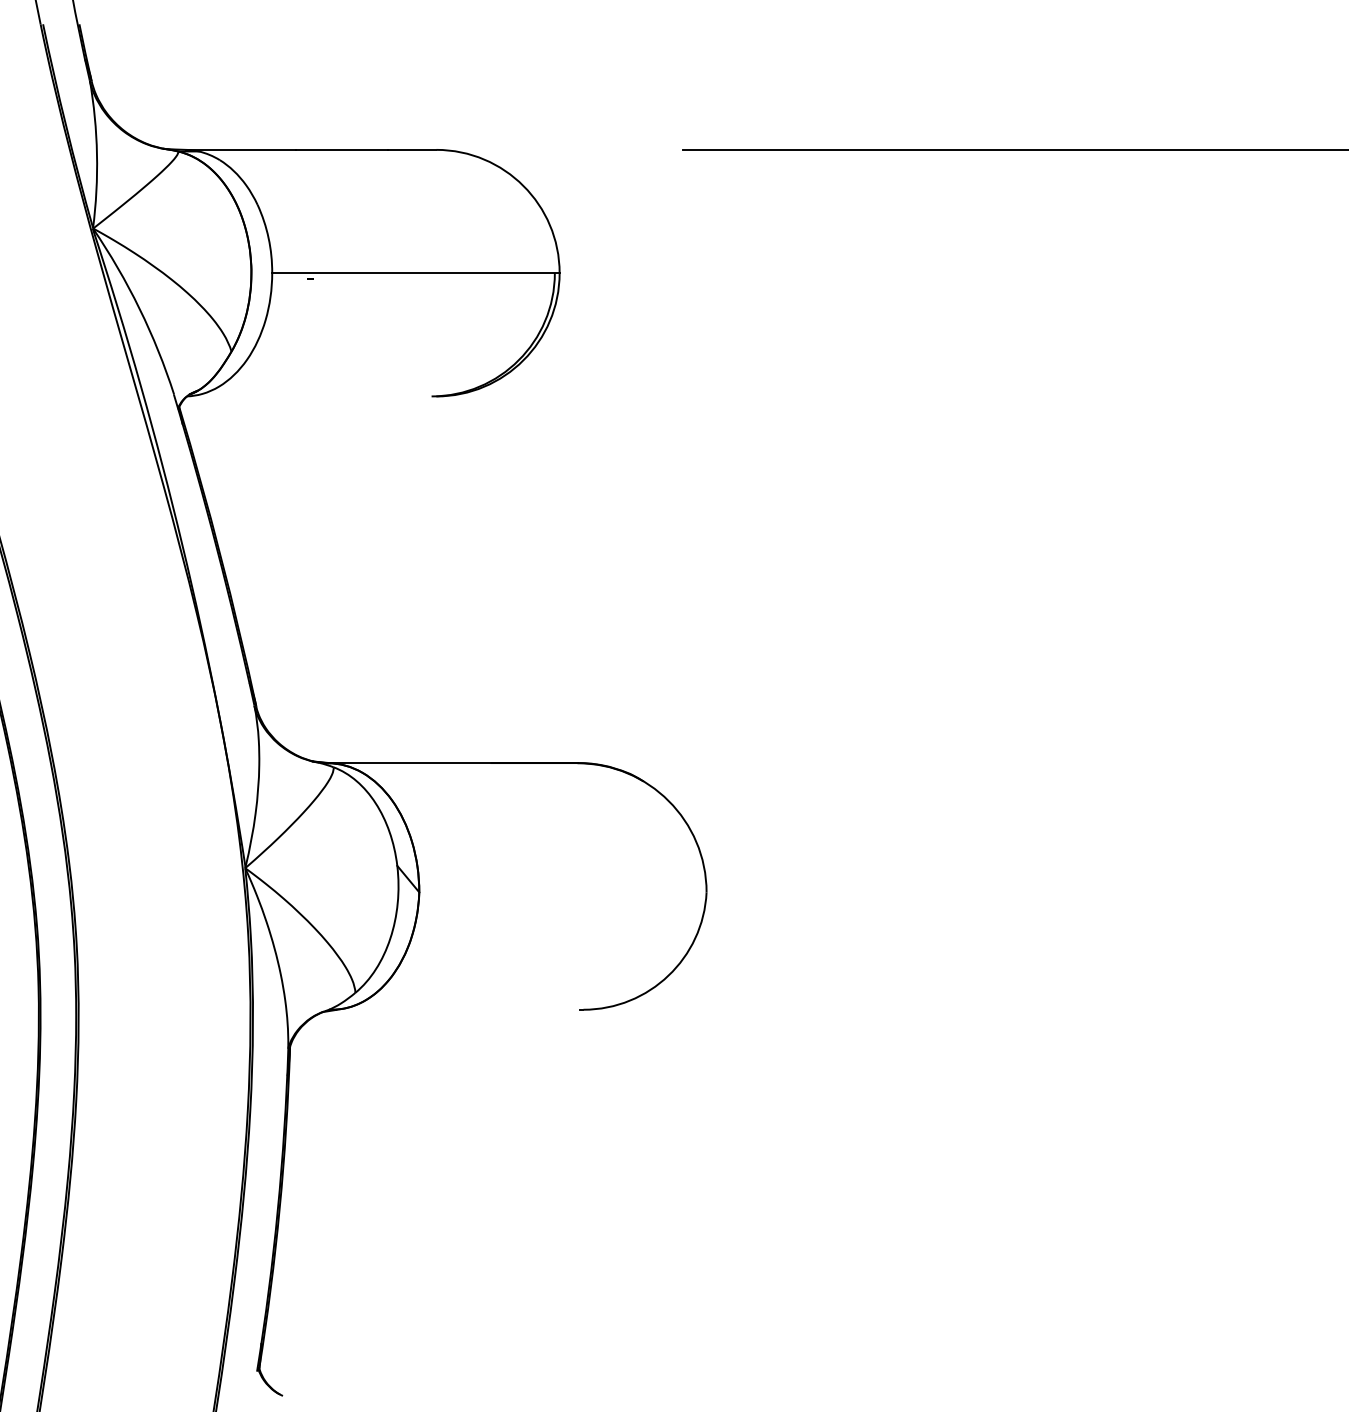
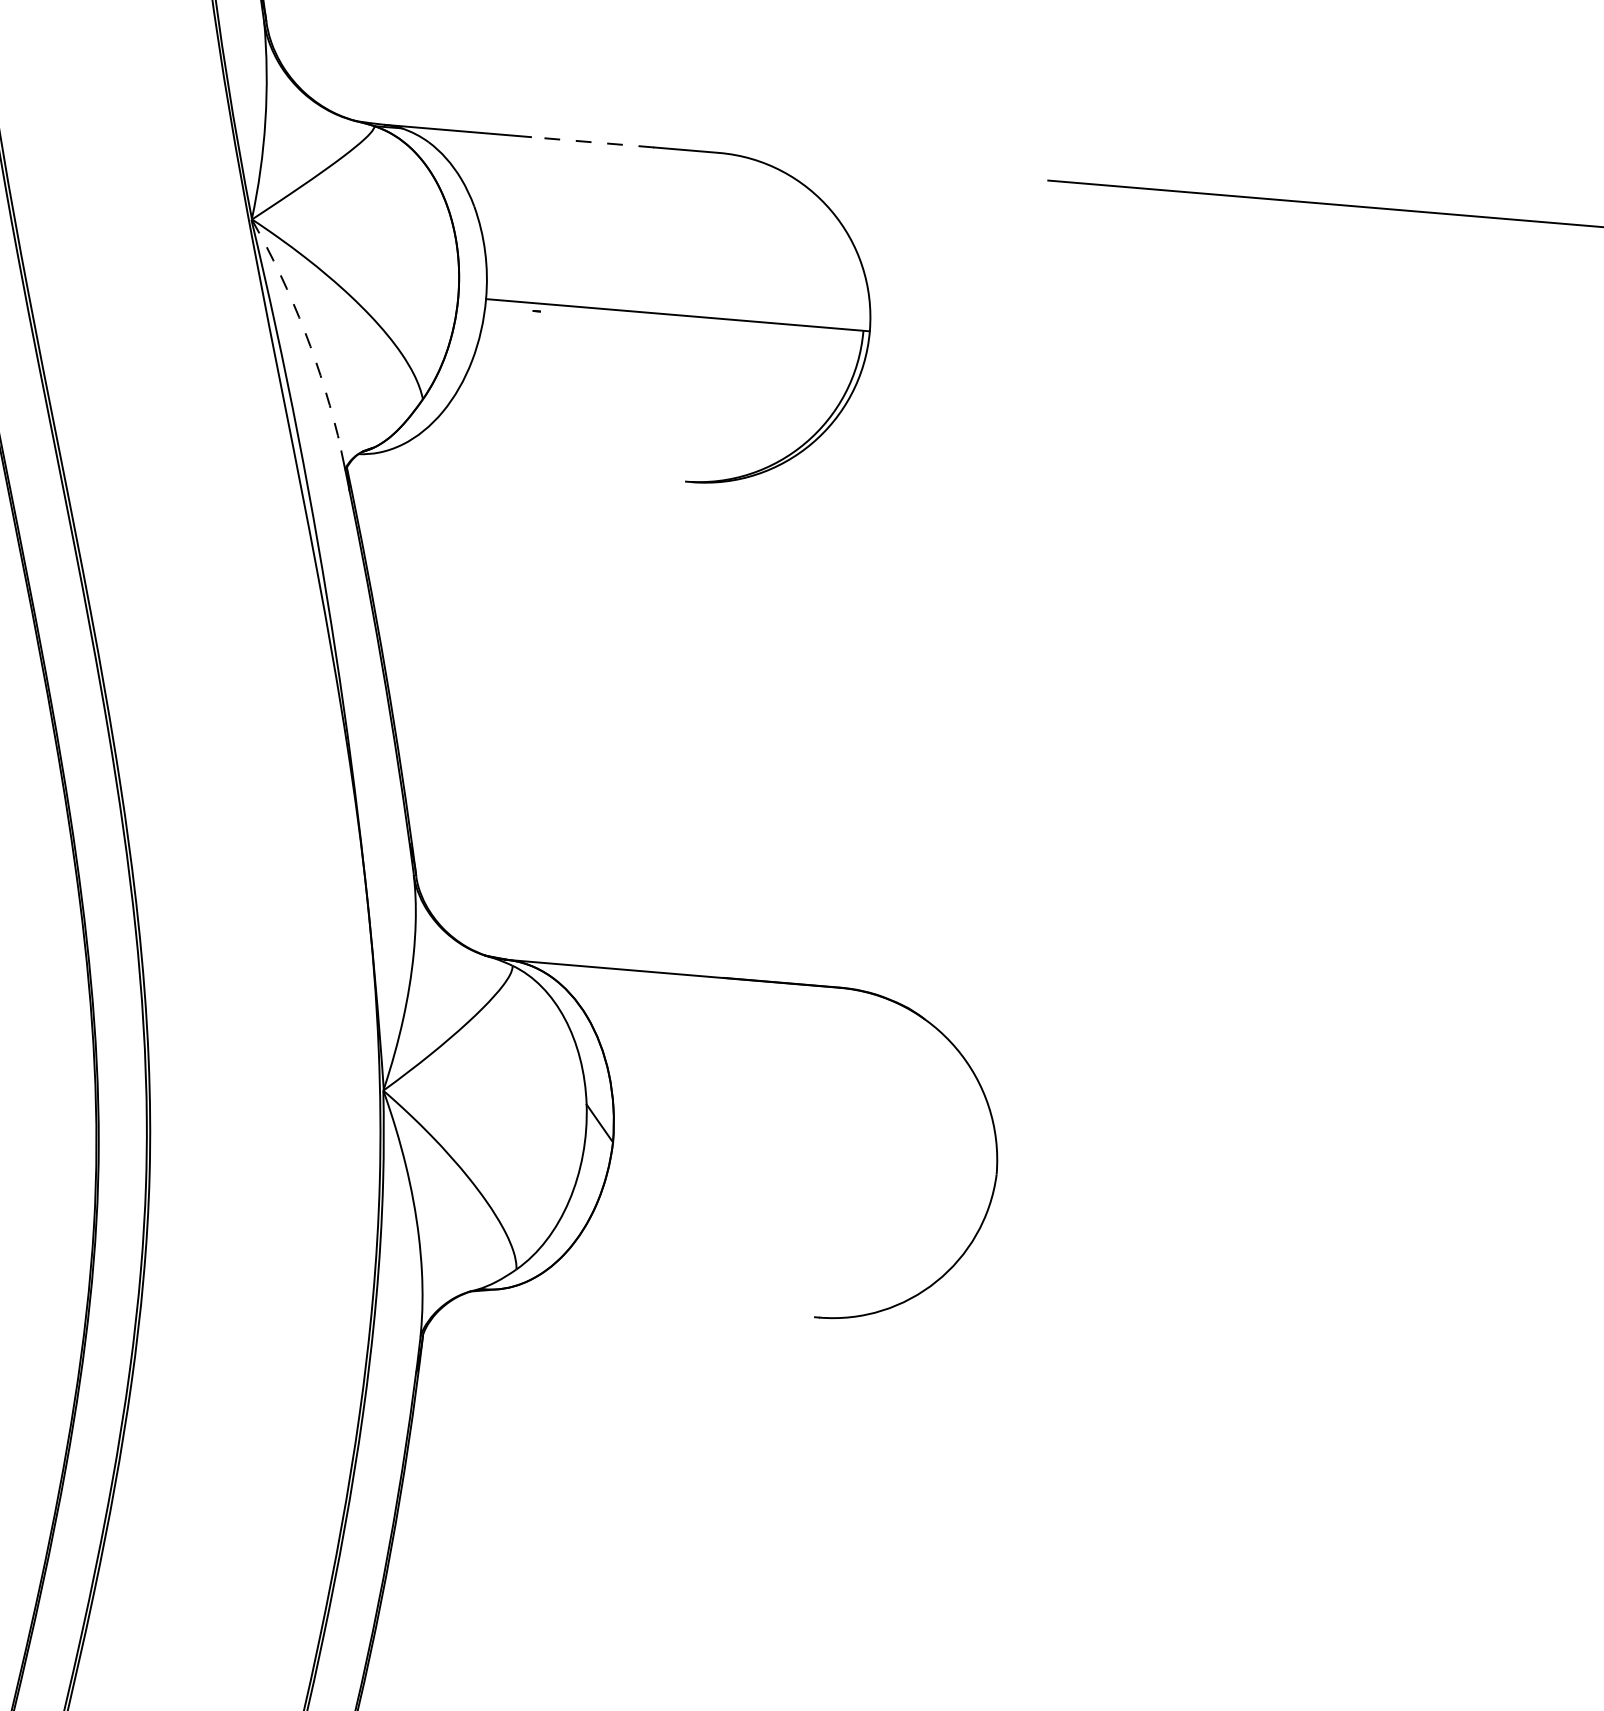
line: (341, 149) -> (592, 141), solid -> dashed
arc: (139, 308) -> (304, 331), solid -> dashed

